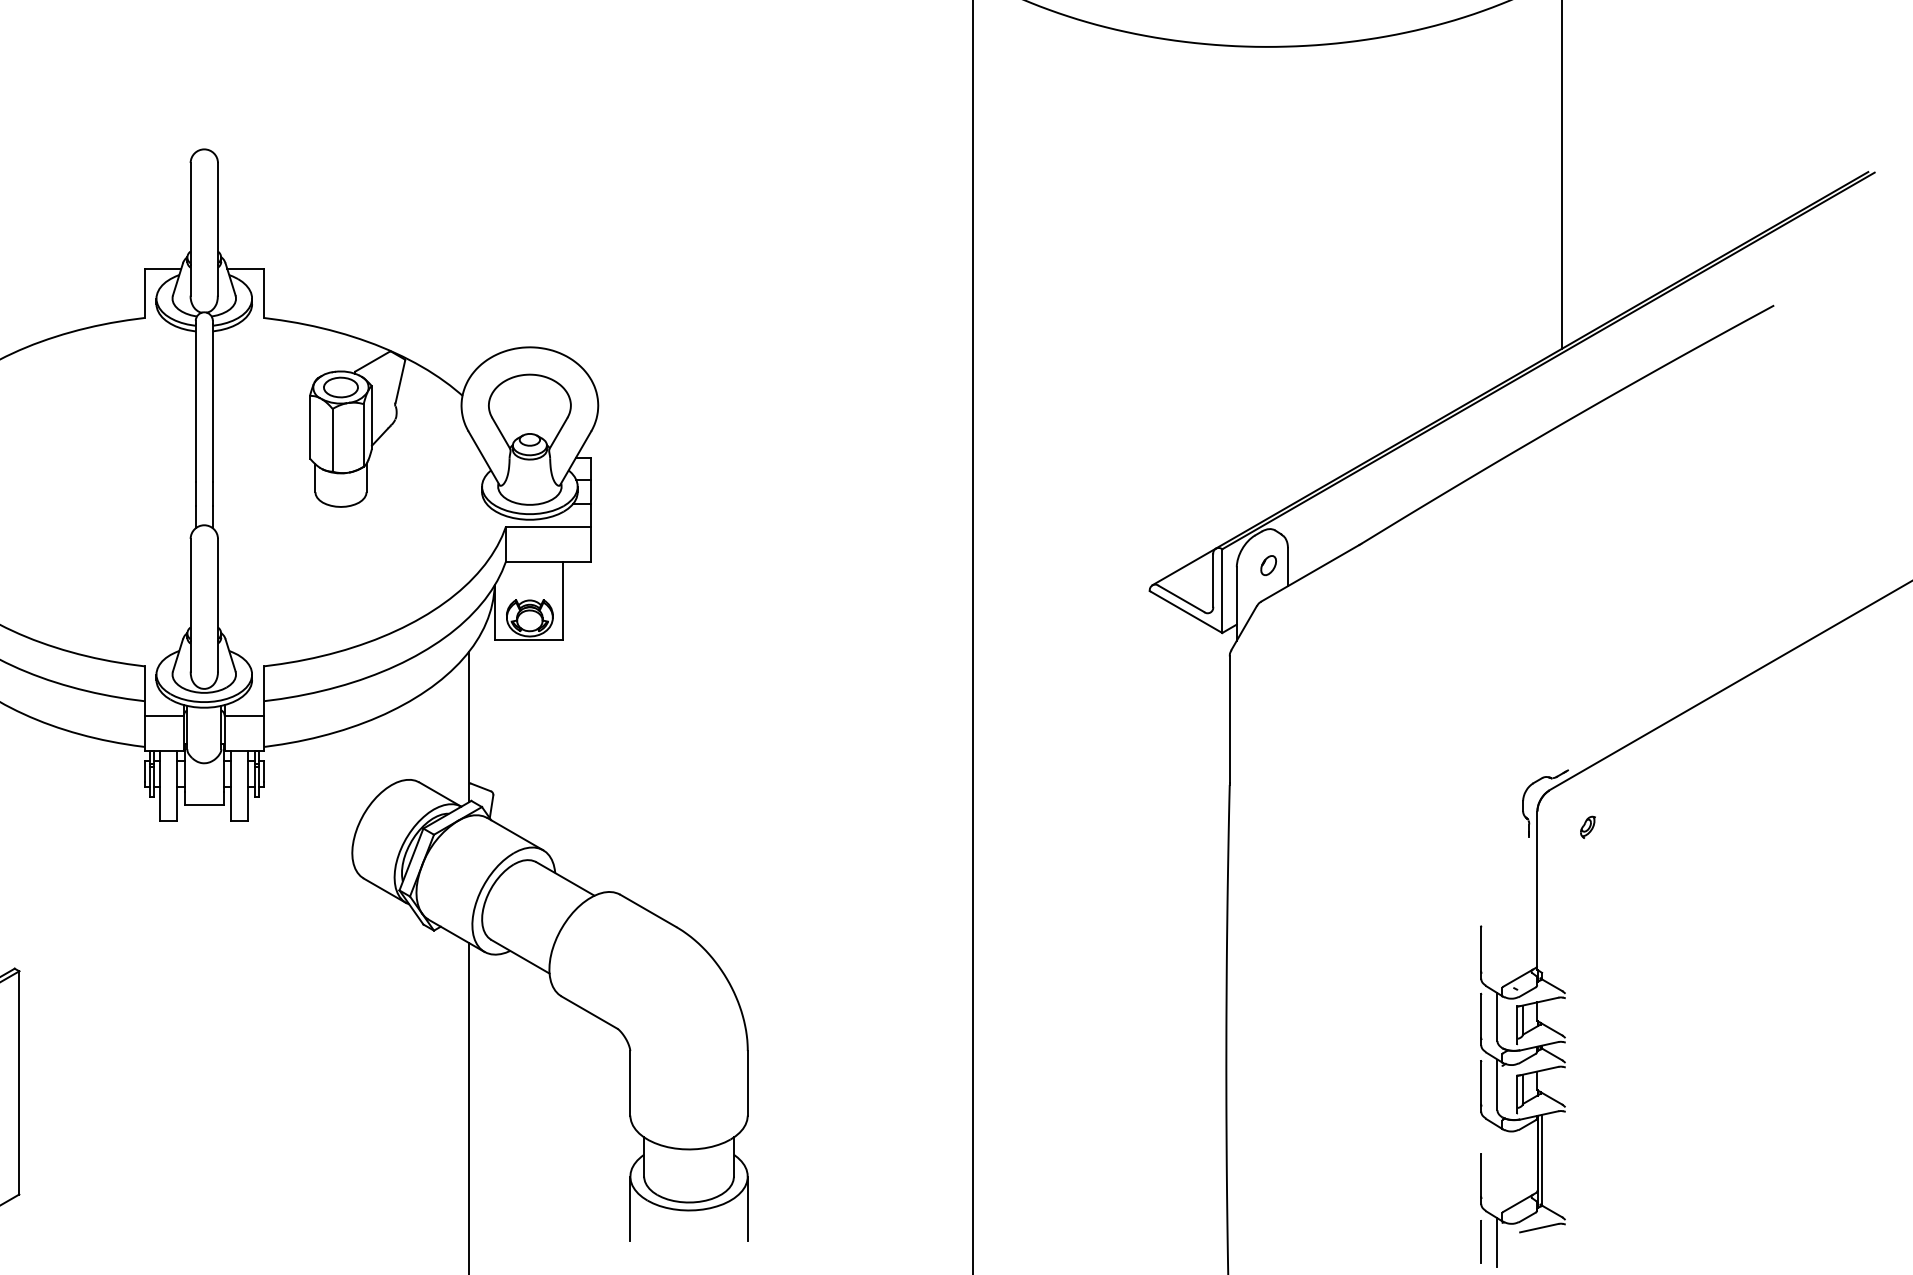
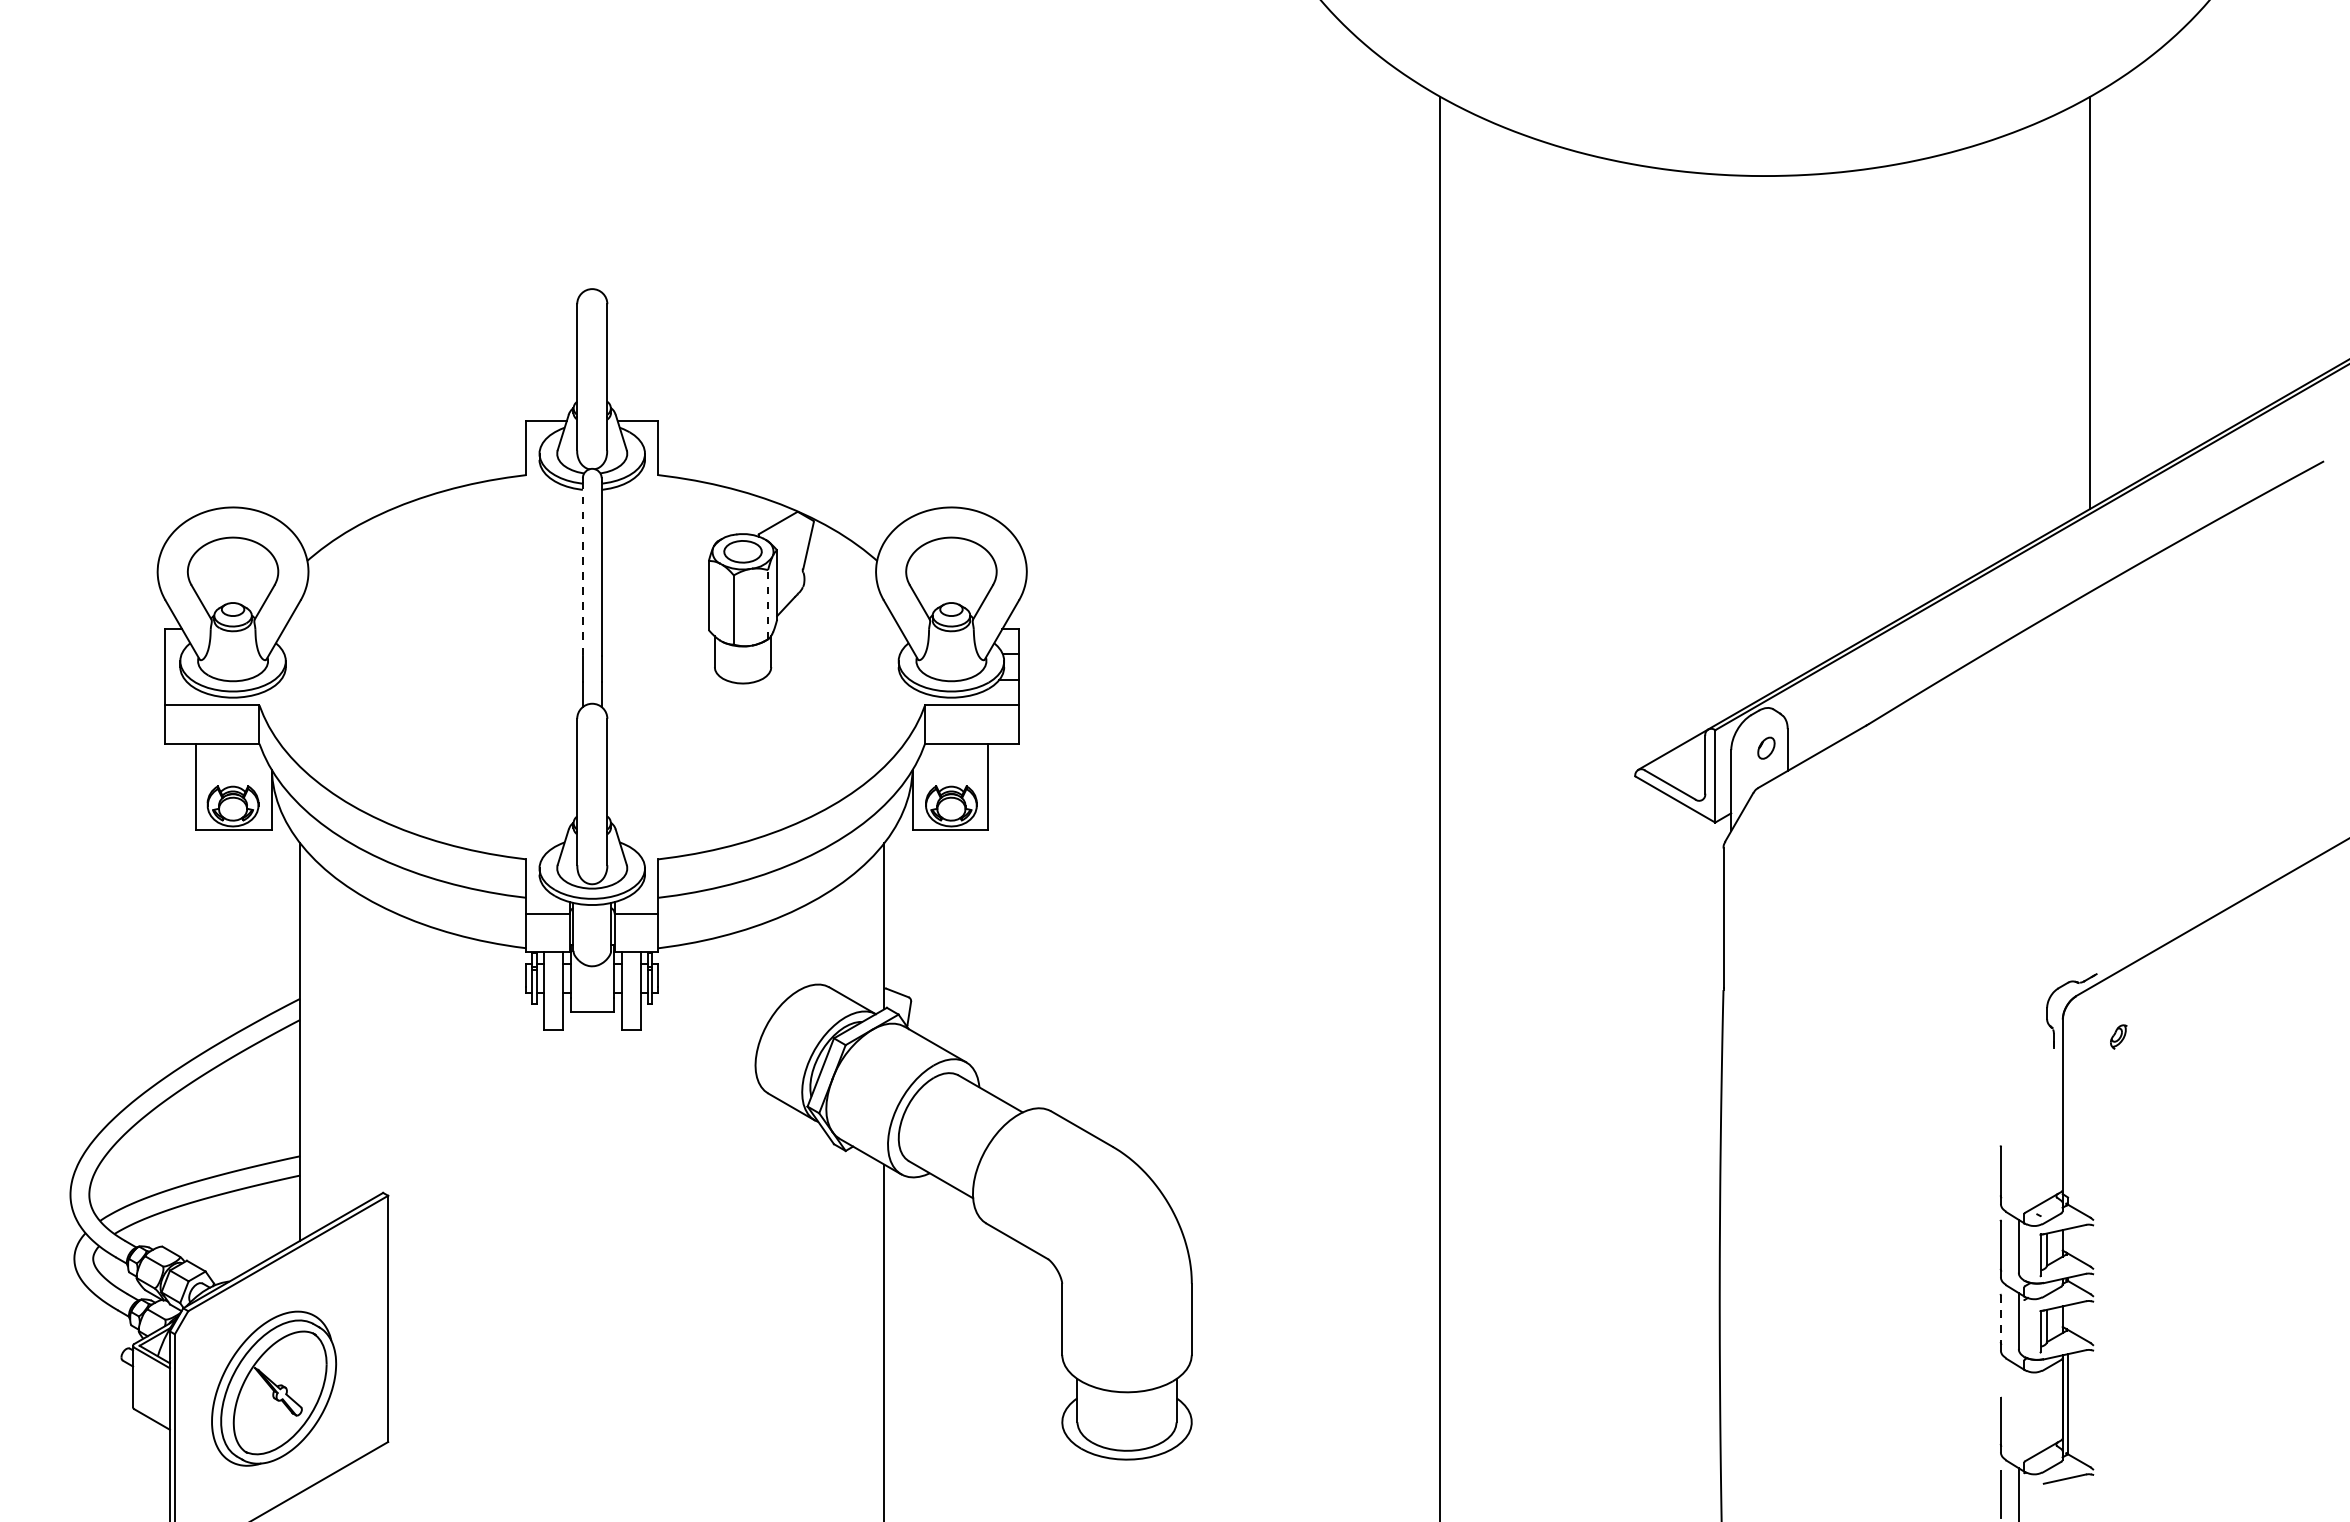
line: (195, 403) -> (582, 569), solid -> dashed
line: (364, 435) -> (768, 604), solid -> dashed
line: (1480, 1083) -> (2000, 1319), solid -> dashed
line: (630, 1208) -> (1062, 1457), removed
line: (747, 1208) -> (1191, 1457), removed

